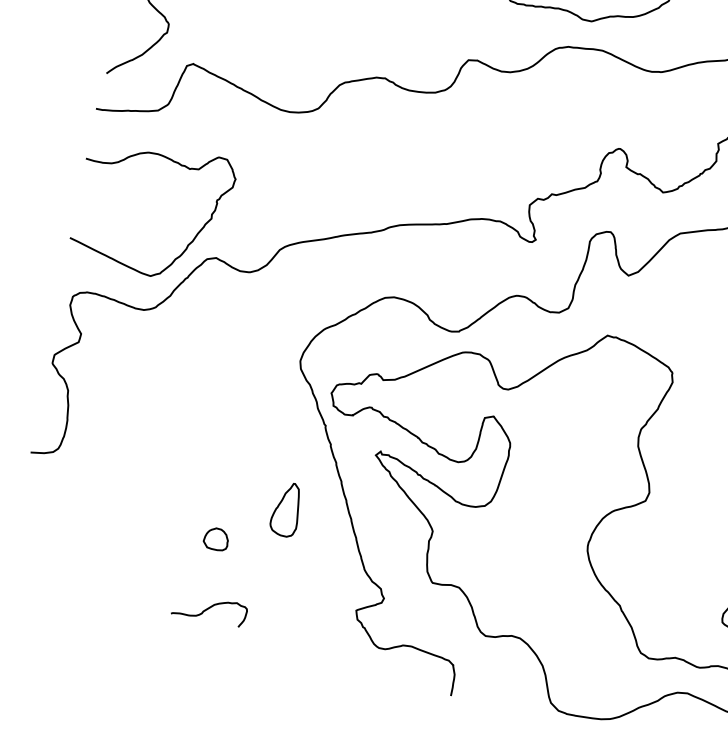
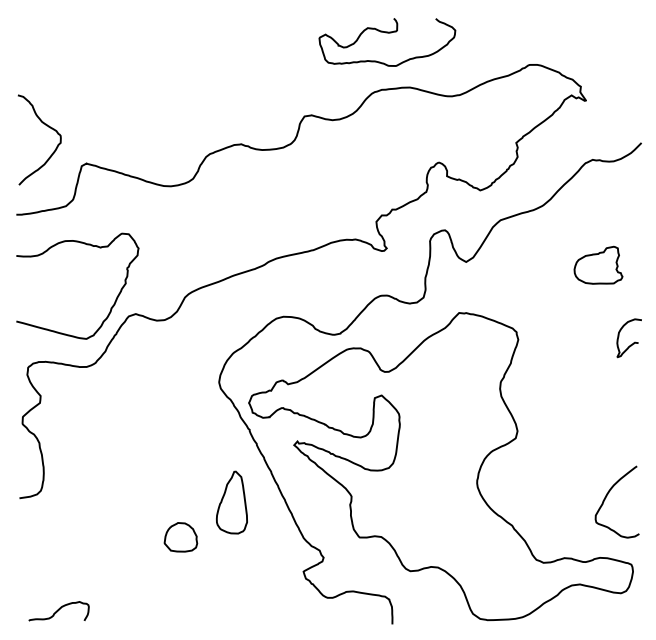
part: (286, 509) -> (231, 502), size x1.43
part: (215, 539) -> (180, 537), size x1.67
curve: (209, 609) -> (58, 611), moved

